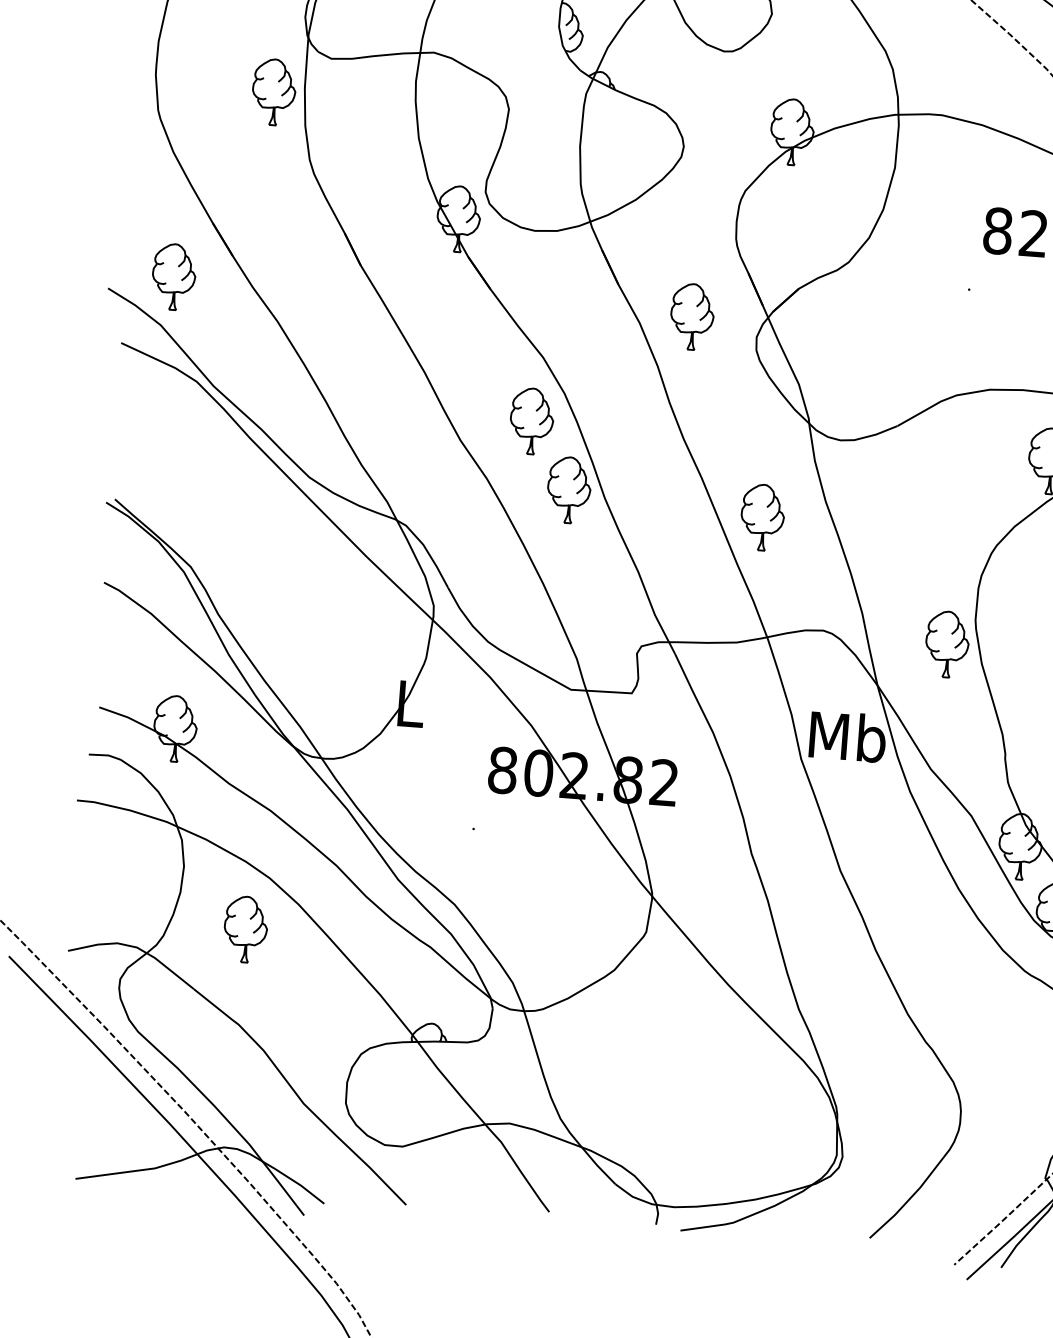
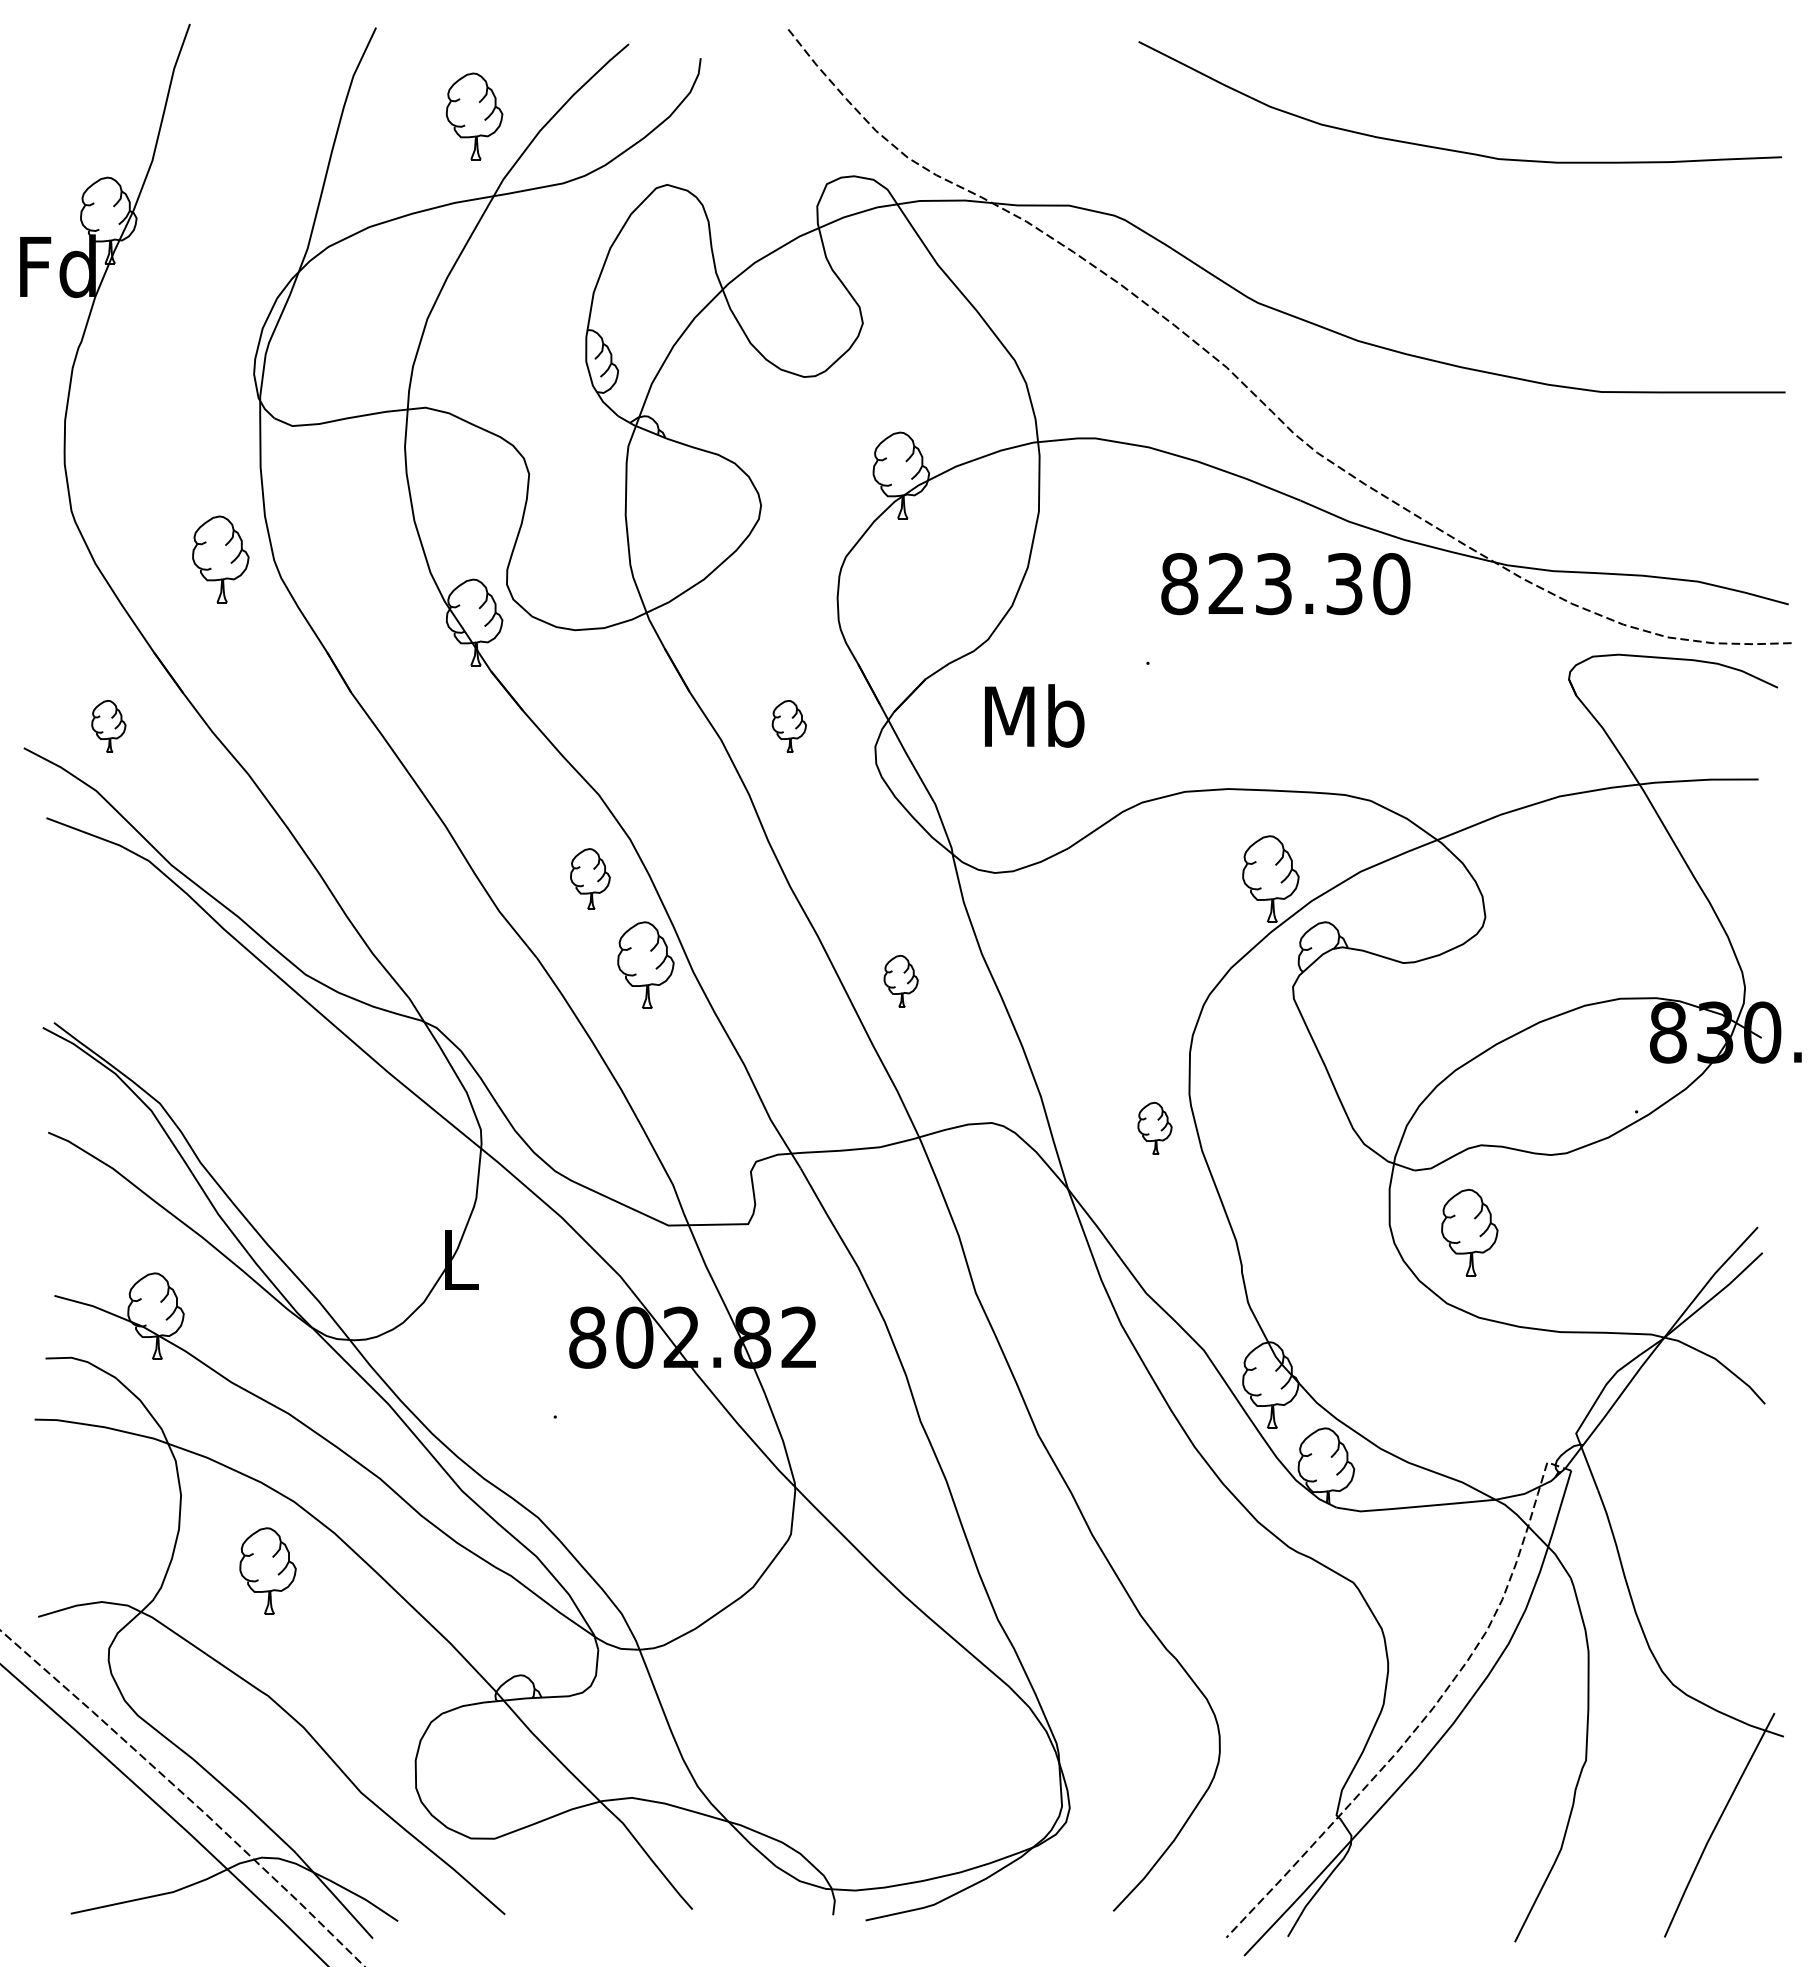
part: (273, 92) -> (220, 559), moved
part: (173, 276) -> (108, 726), size x0.6
part: (692, 316) -> (789, 726), size x0.6
part: (532, 420) -> (590, 878), size x0.7
part: (762, 517) -> (900, 981), size x0.6
part: (946, 644) -> (1154, 1128), size x0.6
text: (847, 736) -> (1034, 715), moved

